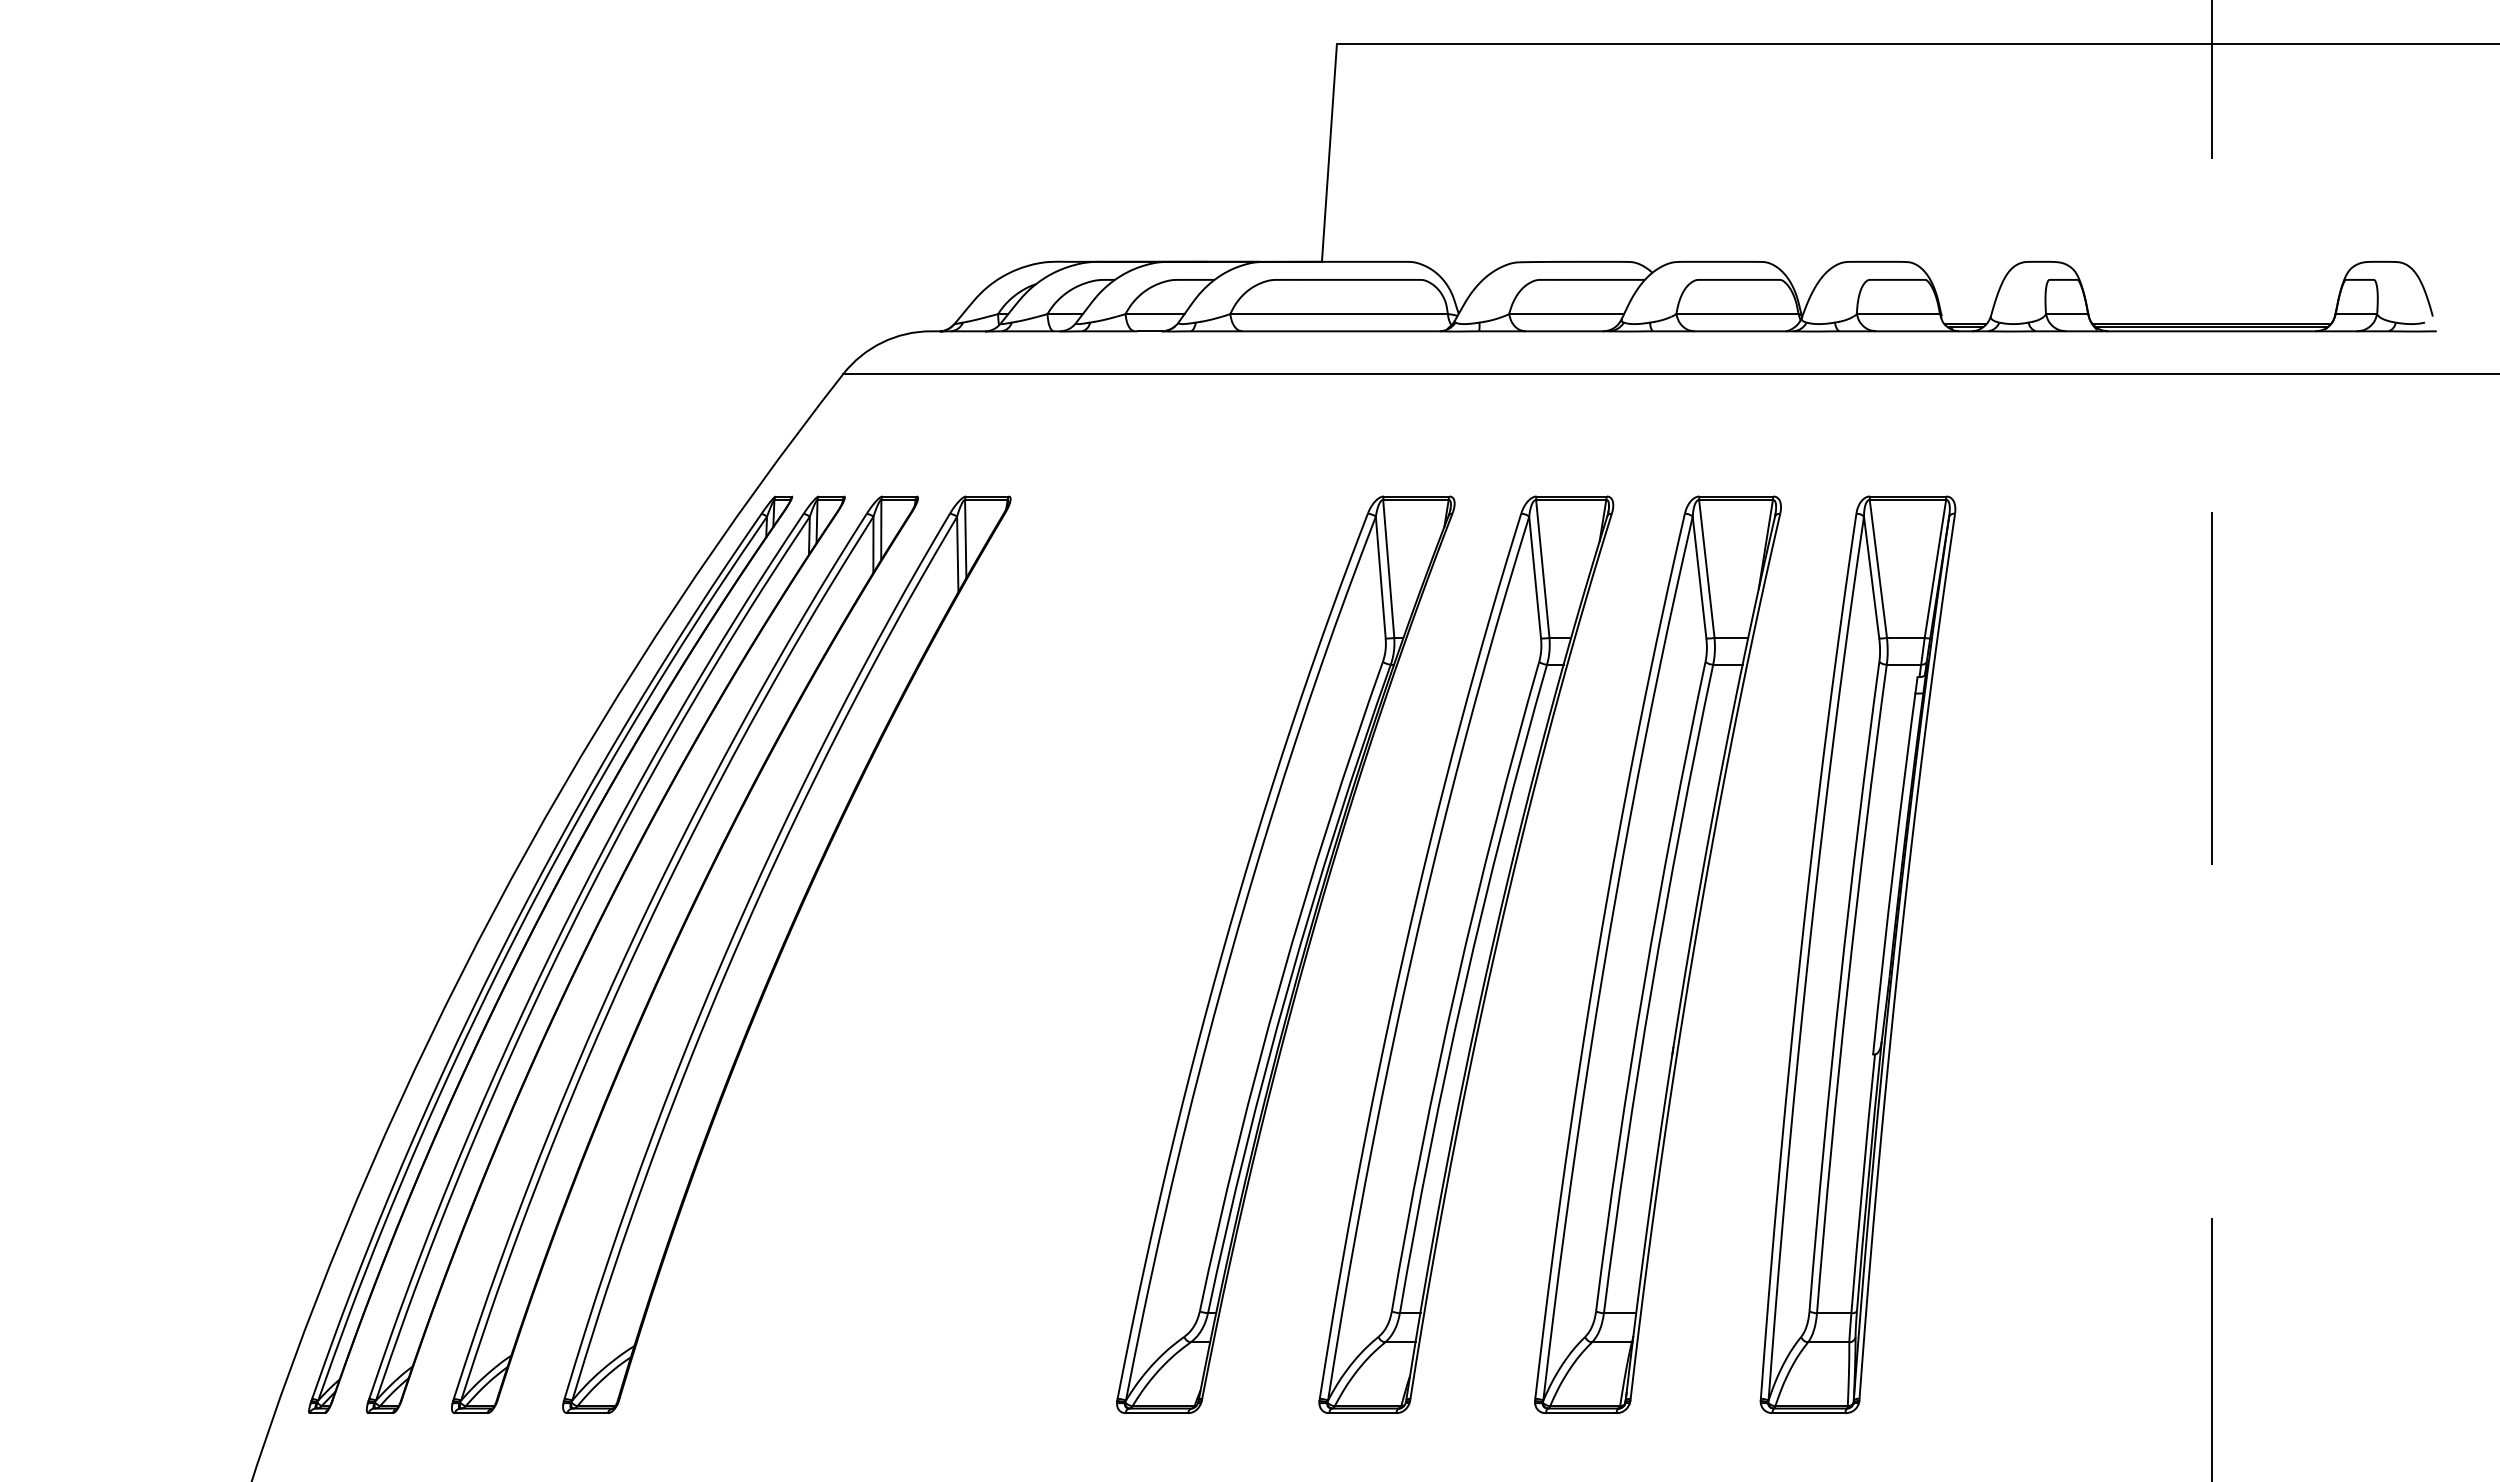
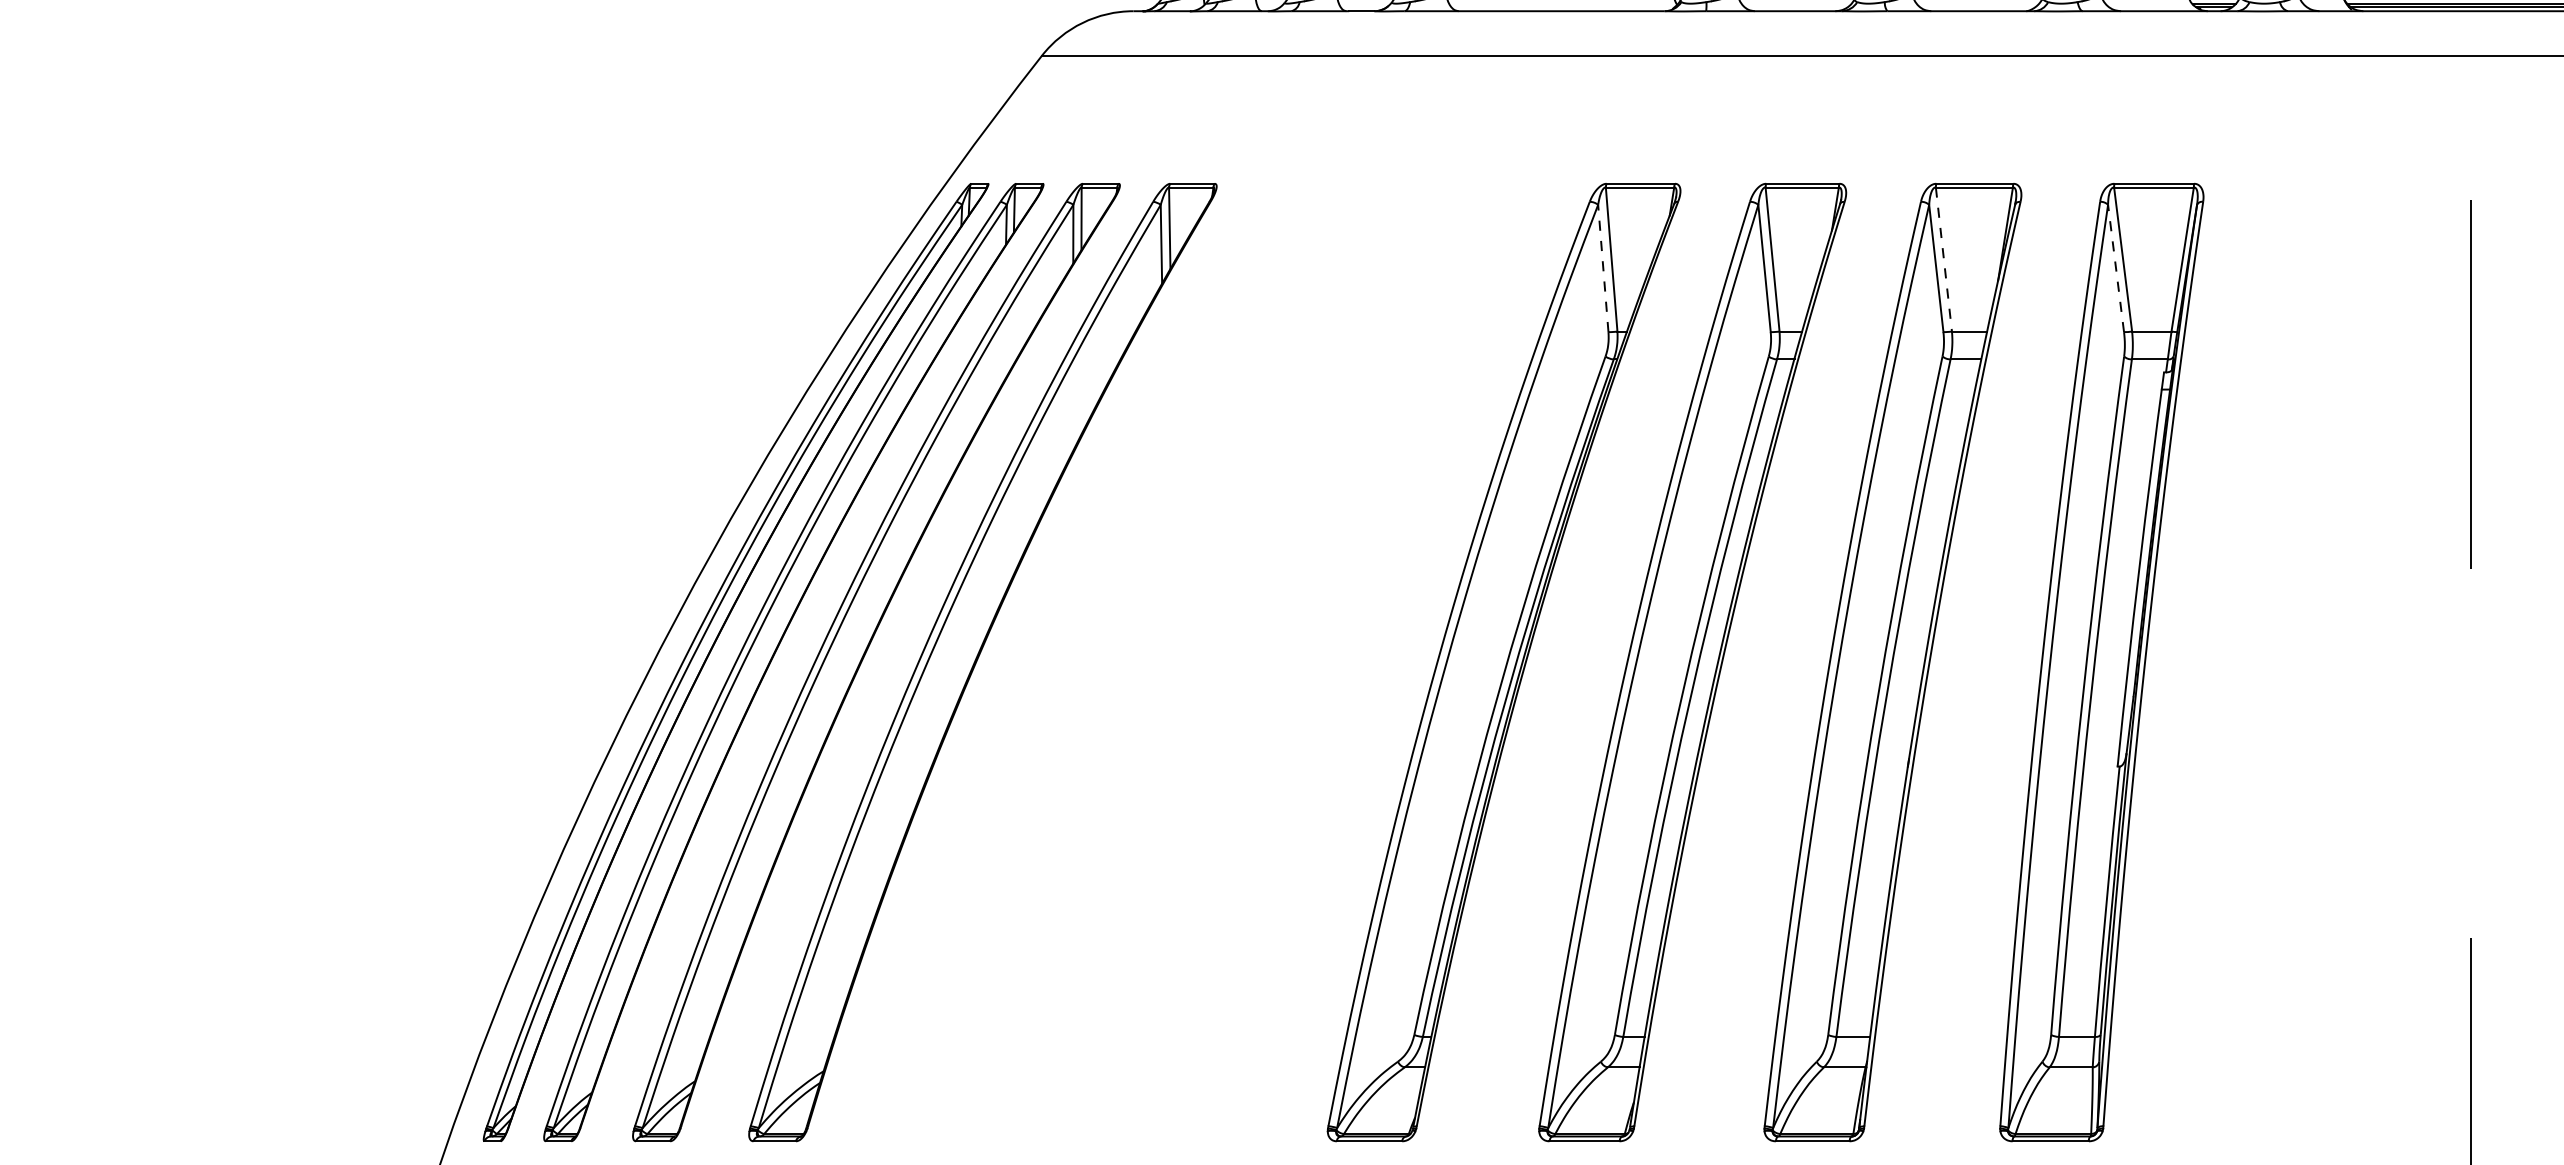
line: (1706, 569) -> (1943, 260), solid -> dashed
line: (1380, 577) -> (1603, 268), solid -> dashed
line: (1871, 577) -> (2115, 268), solid -> dashed

